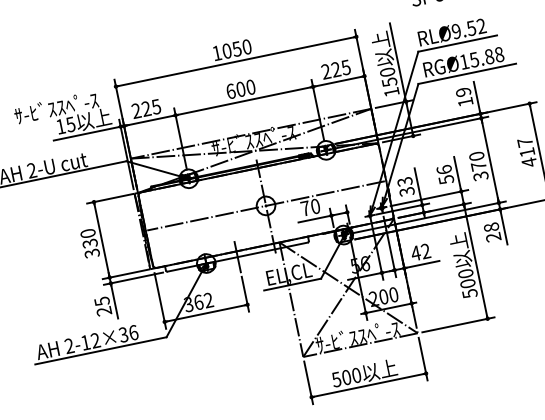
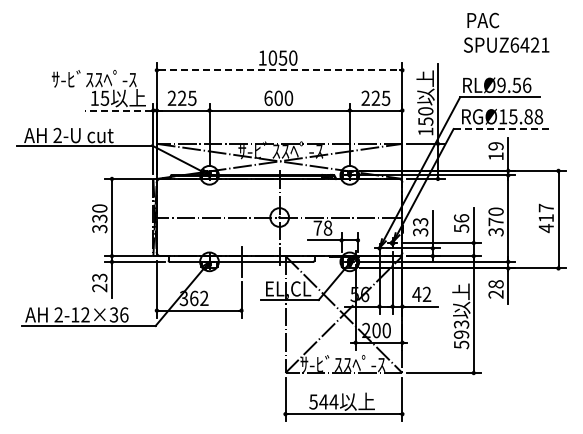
text: (480, 26) -> (526, 85), RLØ9.52 -> RLØ9.56
line: (237, 61) -> (280, 70), solid -> dashed
line: (467, 74) -> (503, 129), solid -> dashed
line: (86, 133) -> (118, 110), solid -> dashed
text: (315, 206) -> (327, 228), 70 -> 78
text: (466, 278) -> (461, 329), 500 -> 593
text: (101, 301) -> (99, 277), 25 -> 23
text: (351, 376) -> (328, 401), 500 -> 544

